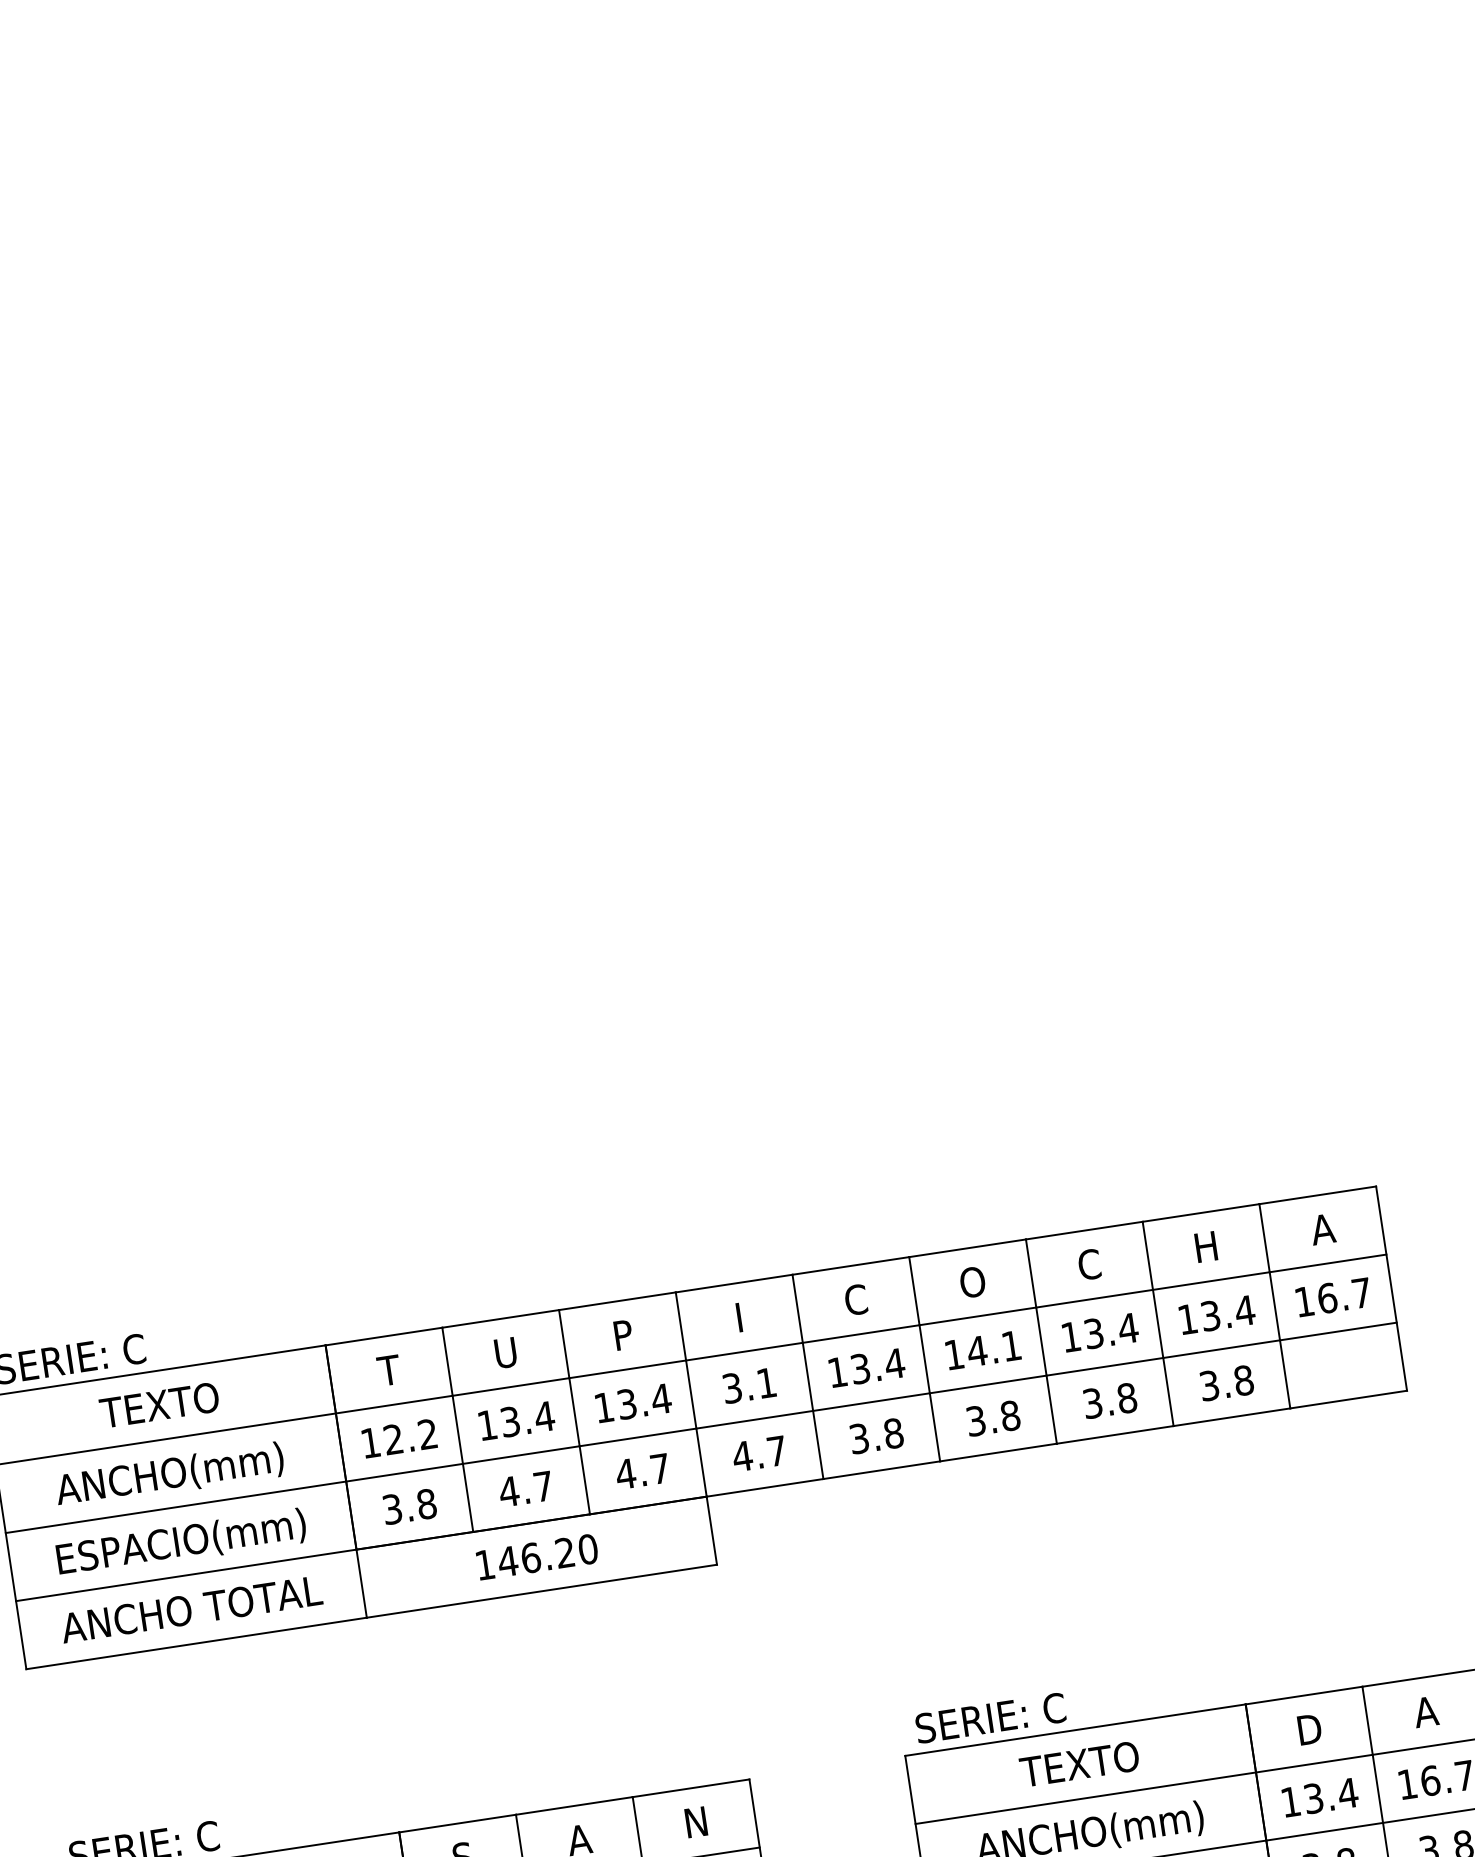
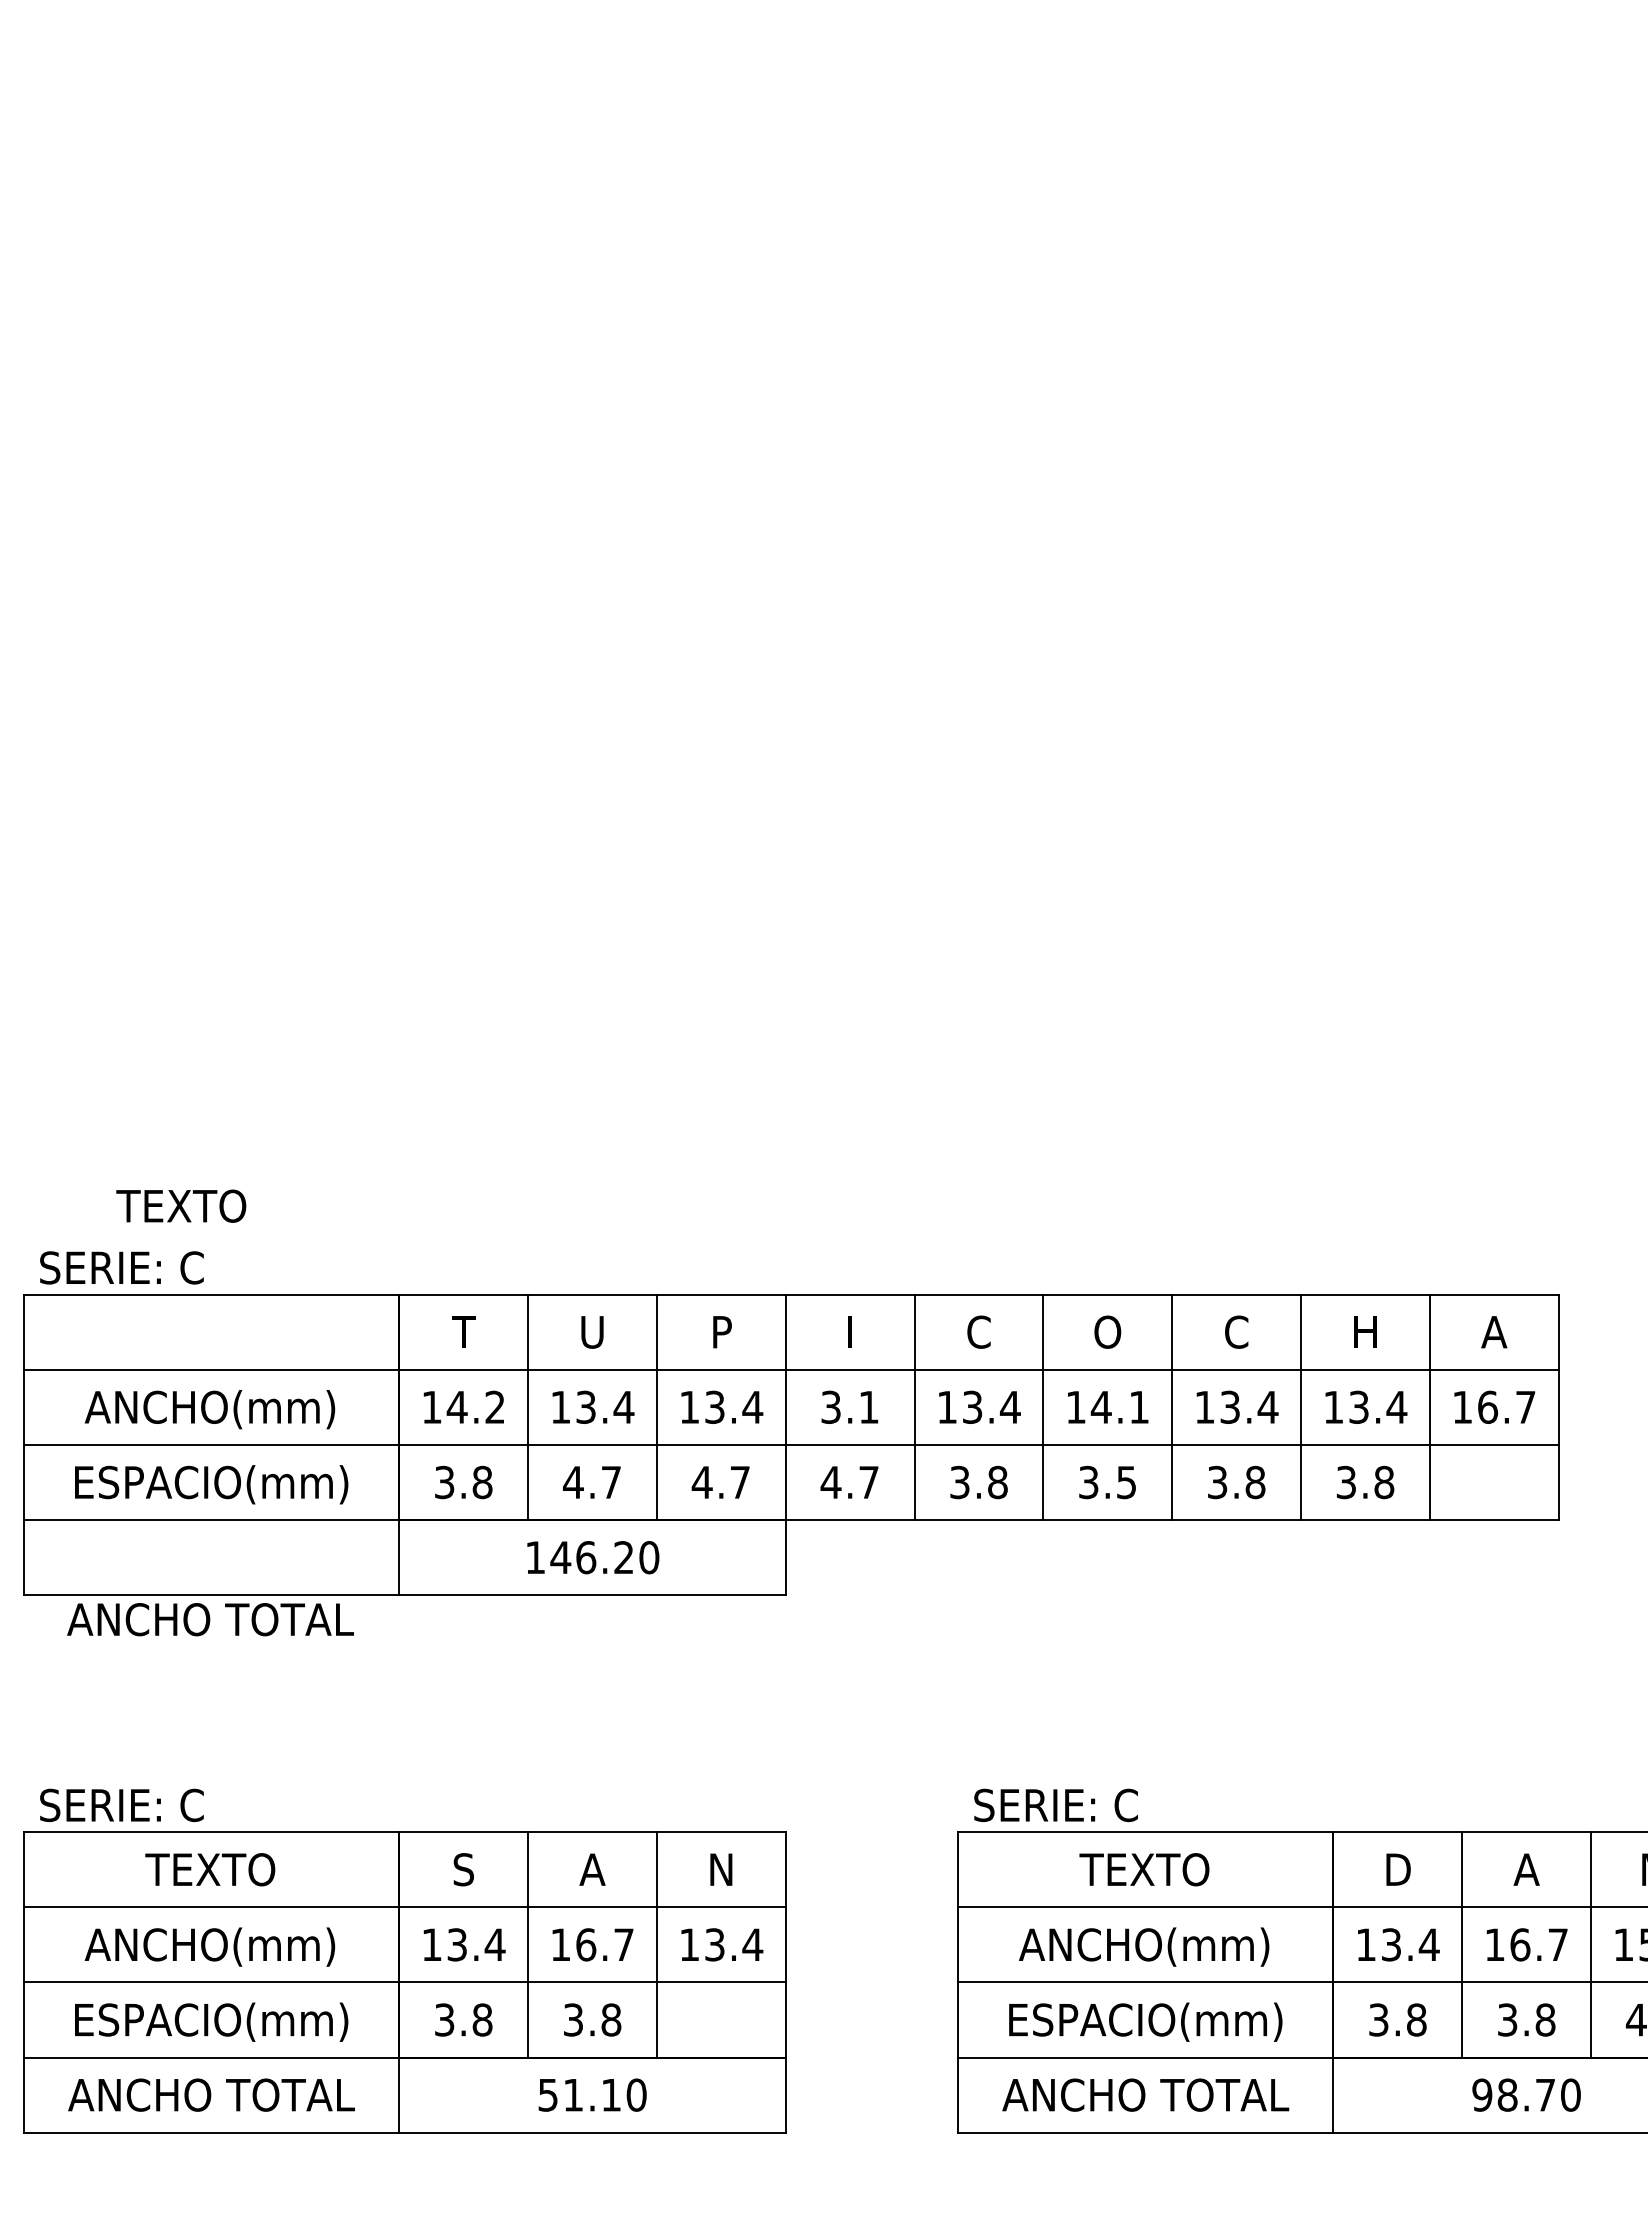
text: (159, 1404) -> (181, 1205), moved
text: (1010, 1415) -> (1126, 1482), 3.8 -> 3.5
text: (392, 1438) -> (456, 1406), 12.2 -> 14.2
text: (191, 1609) -> (210, 1619), moved

